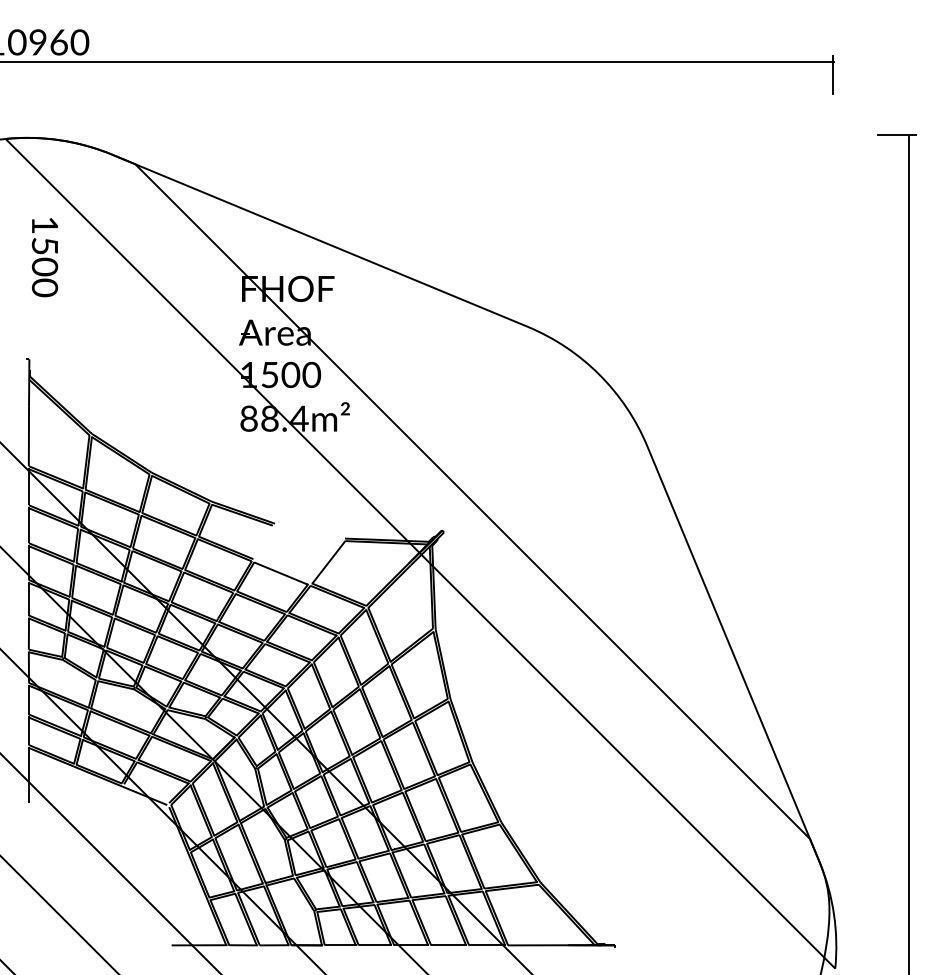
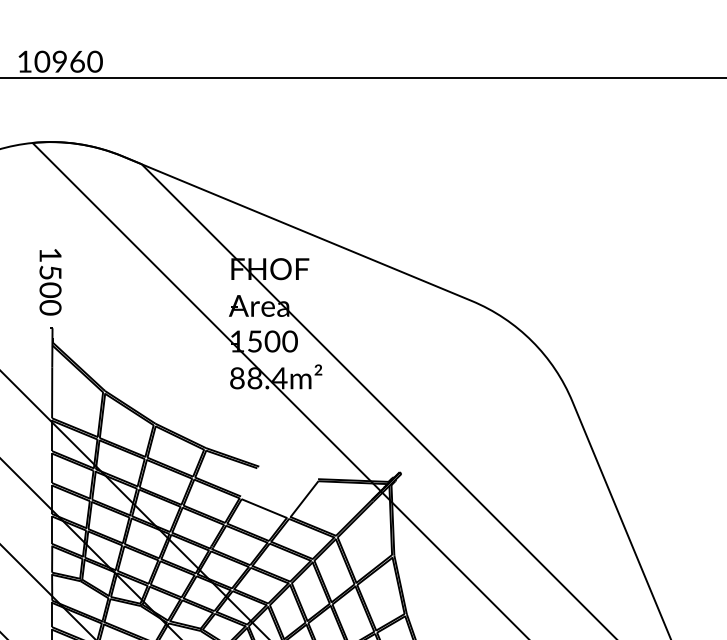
text: (44, 257) -> (50, 282), moved

